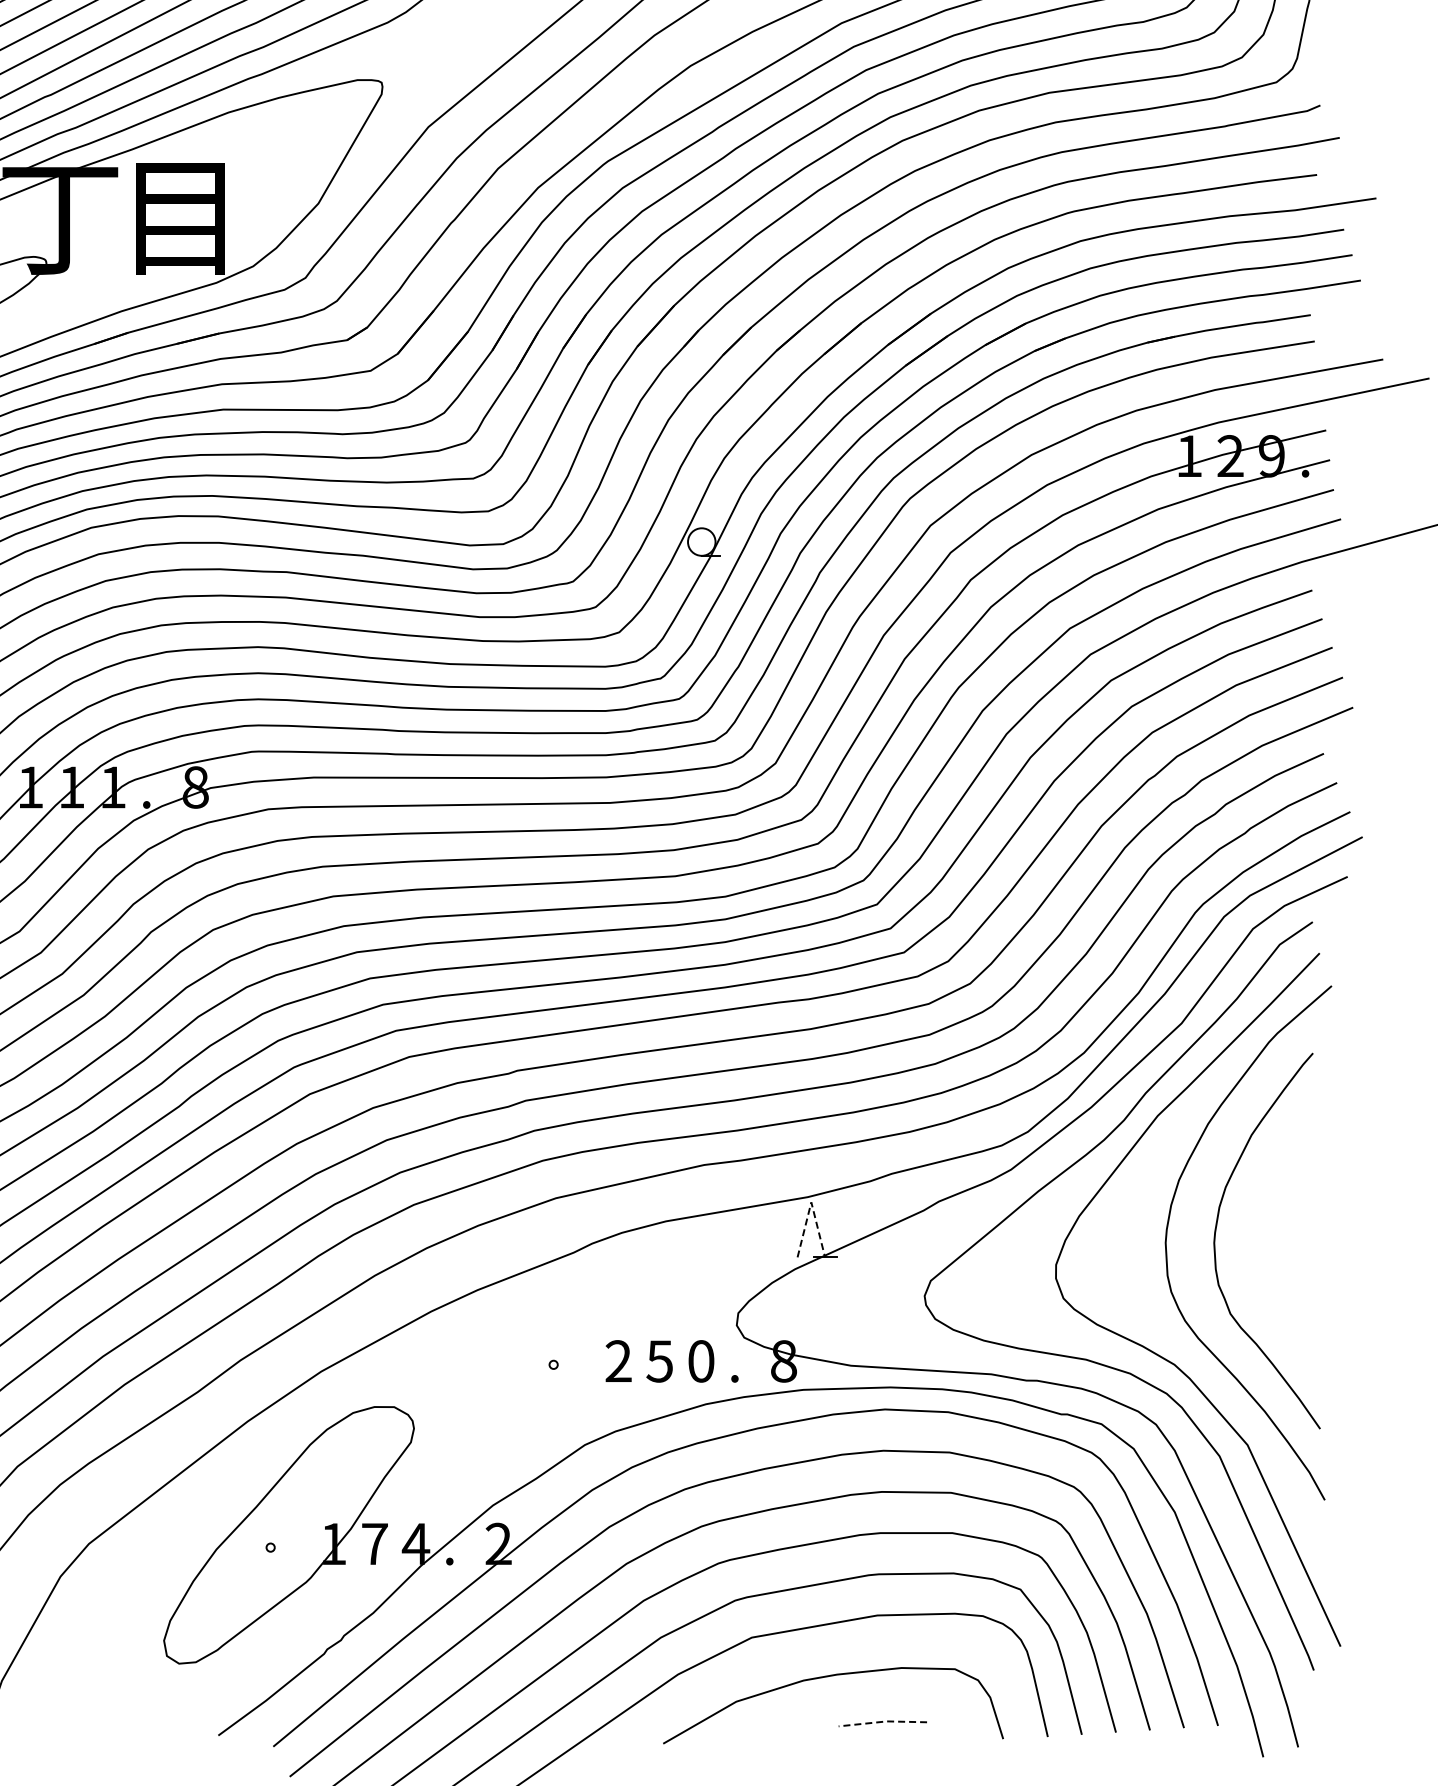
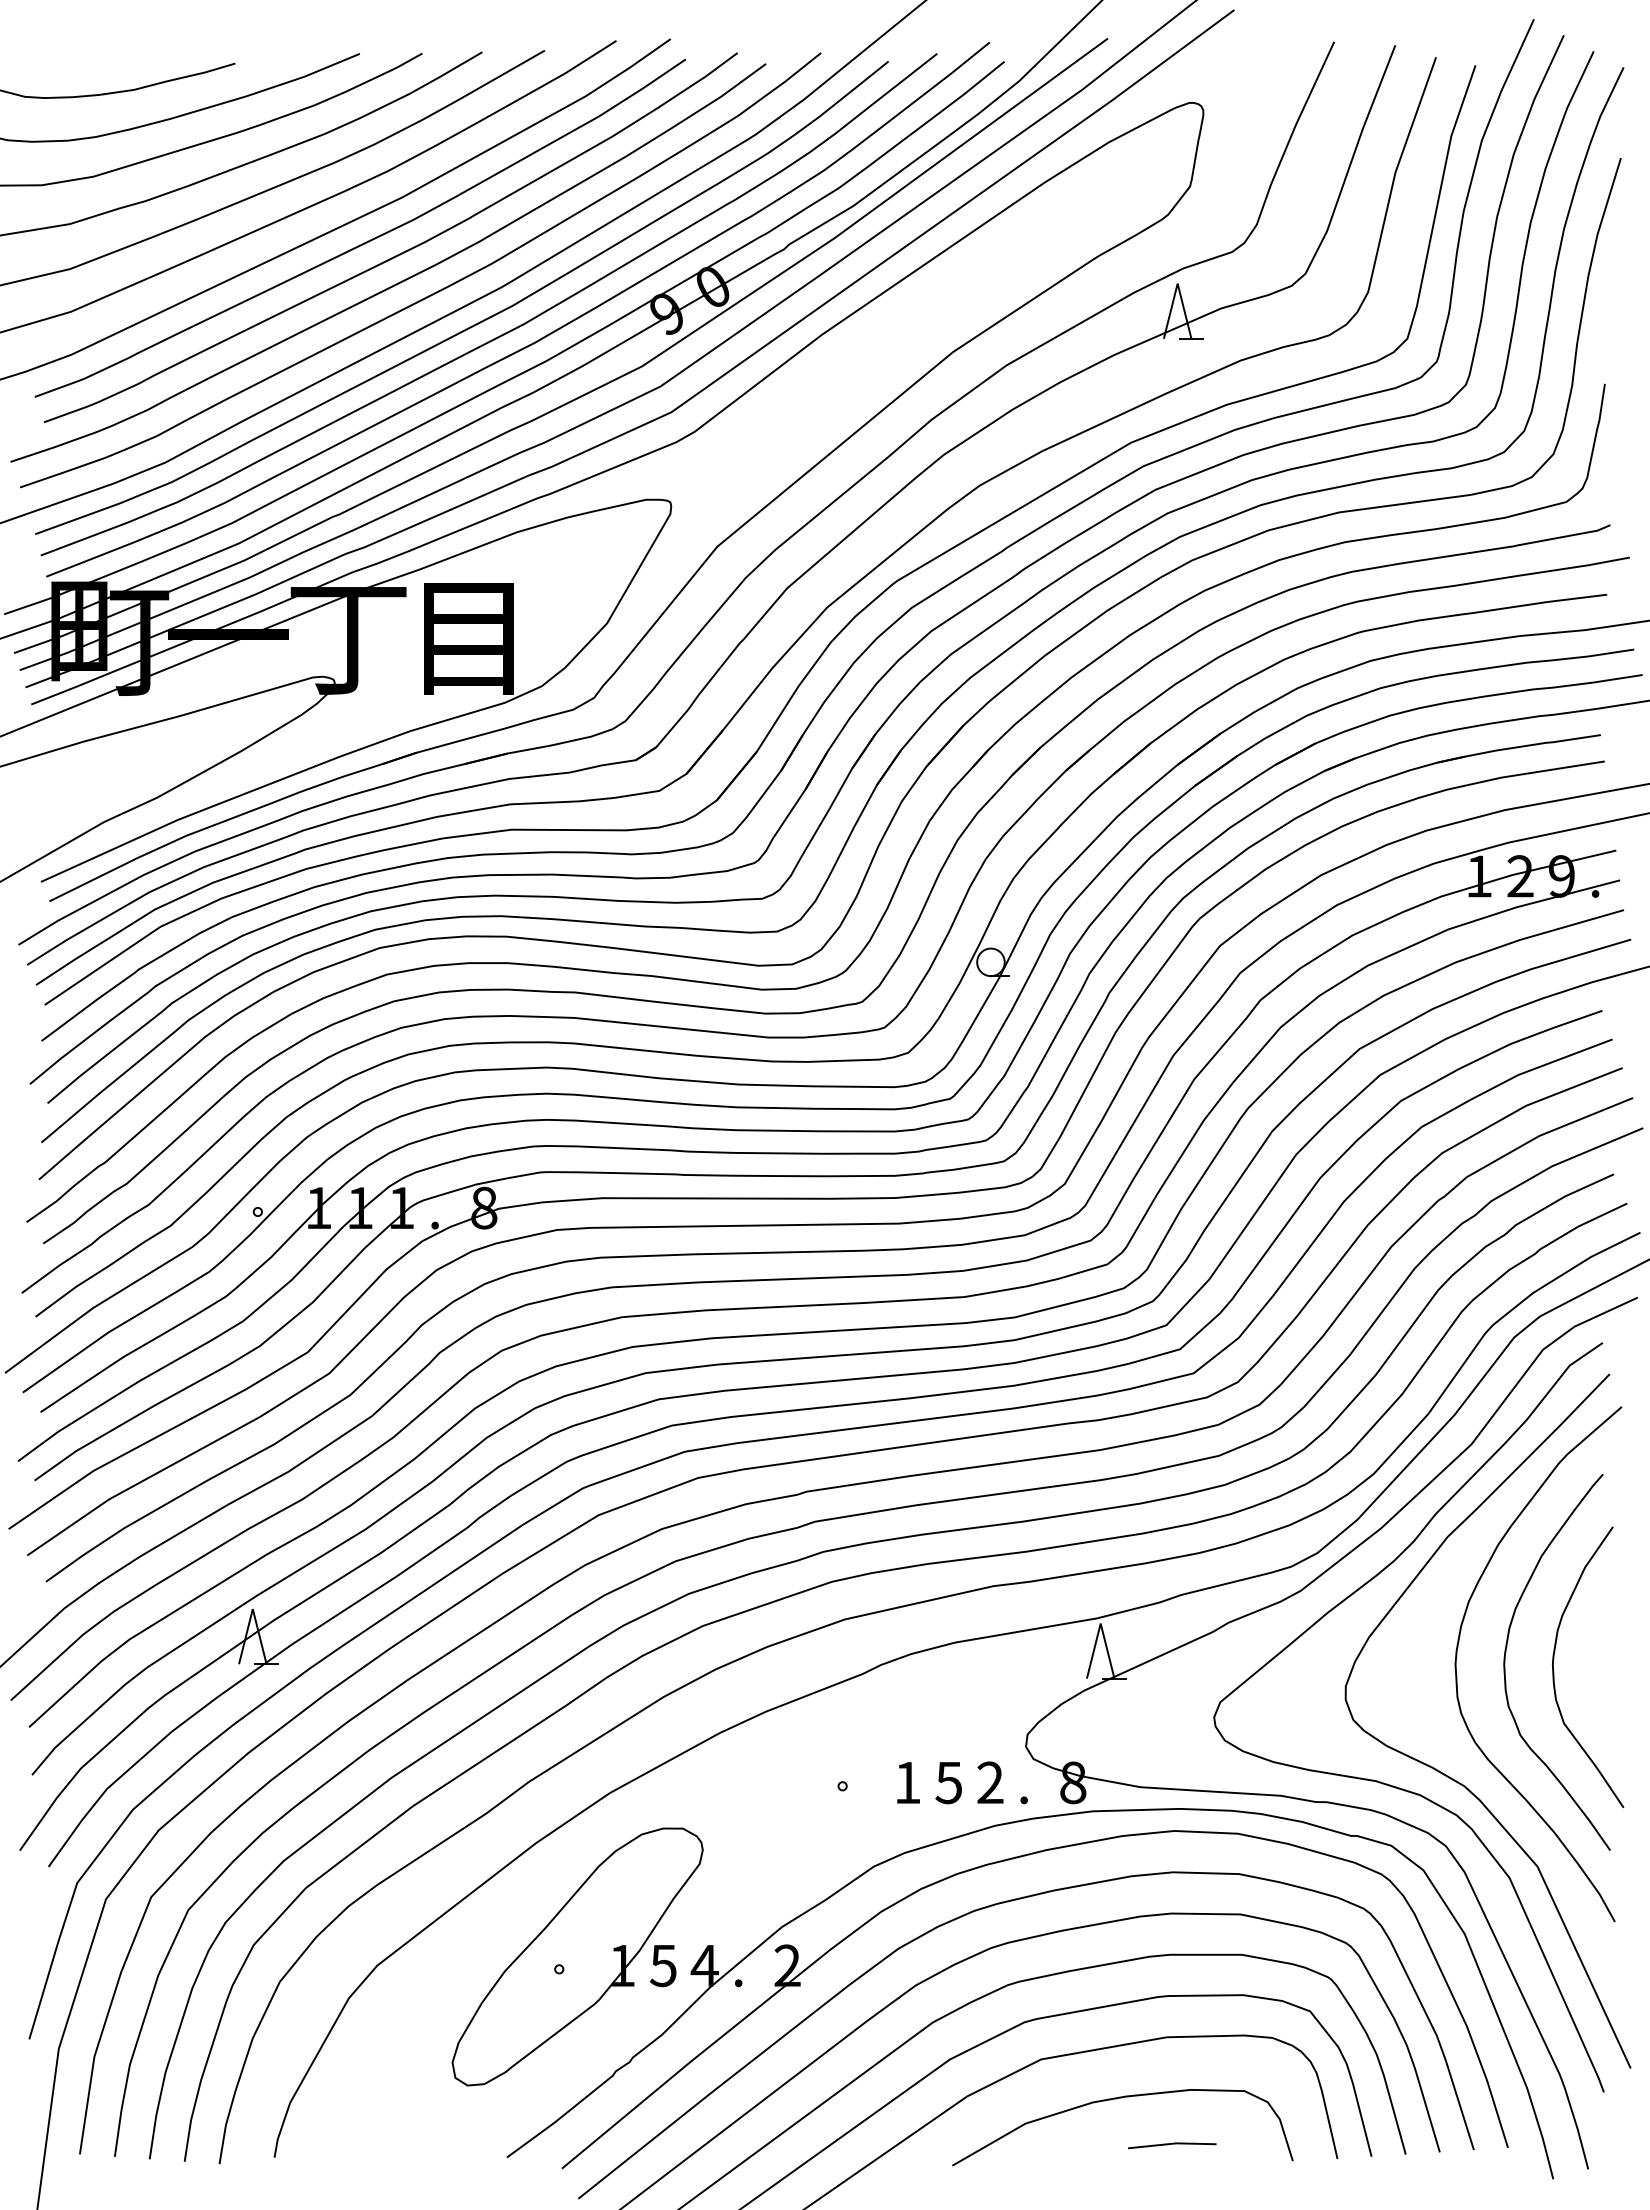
line: (811, 1202) -> (1100, 1623), dashed -> solid
curve: (1264, 1250) -> (1554, 1671), added
text: (618, 1361) -> (907, 1782), 2 -> 1
text: (701, 1361) -> (990, 1782), 0 -> 2
text: (373, 1544) -> (662, 1966), 7 -> 5
line: (883, 1721) -> (1172, 2143), dashed -> solid

